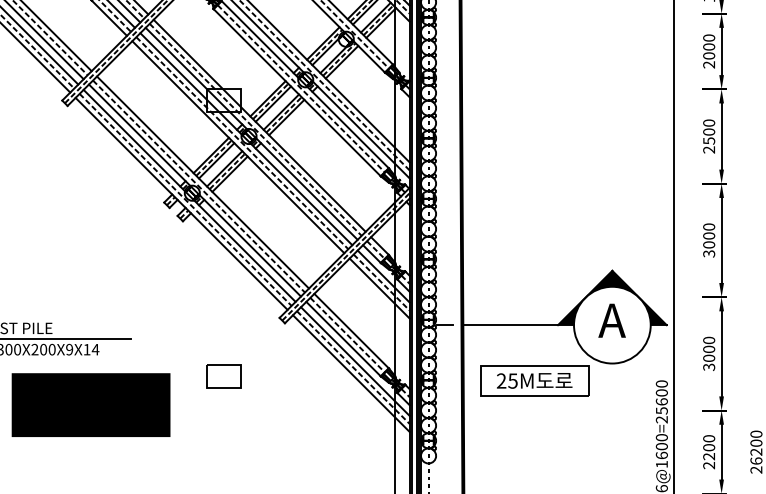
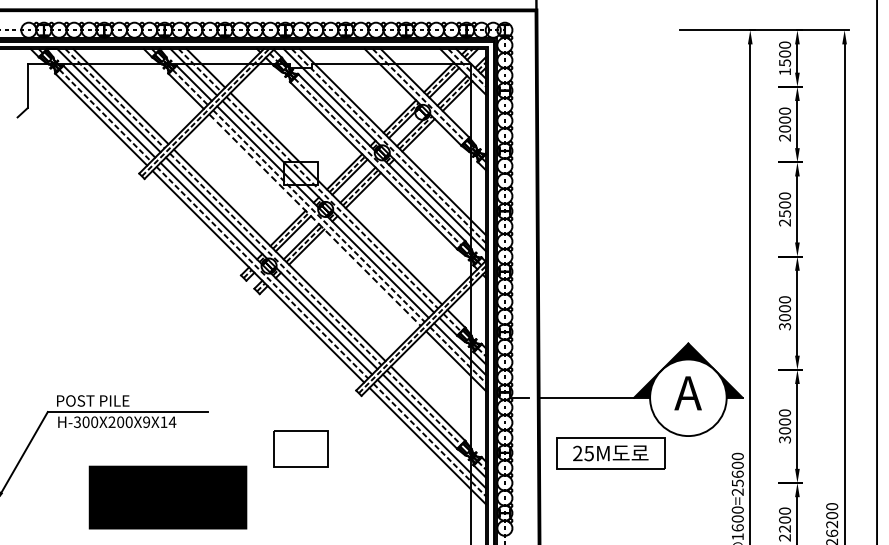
line: (238, 147) -> (315, 220), solid -> dashed
part: (223, 375) -> (300, 448), size x1.6
text: (90, 405) -> (167, 497), moved

